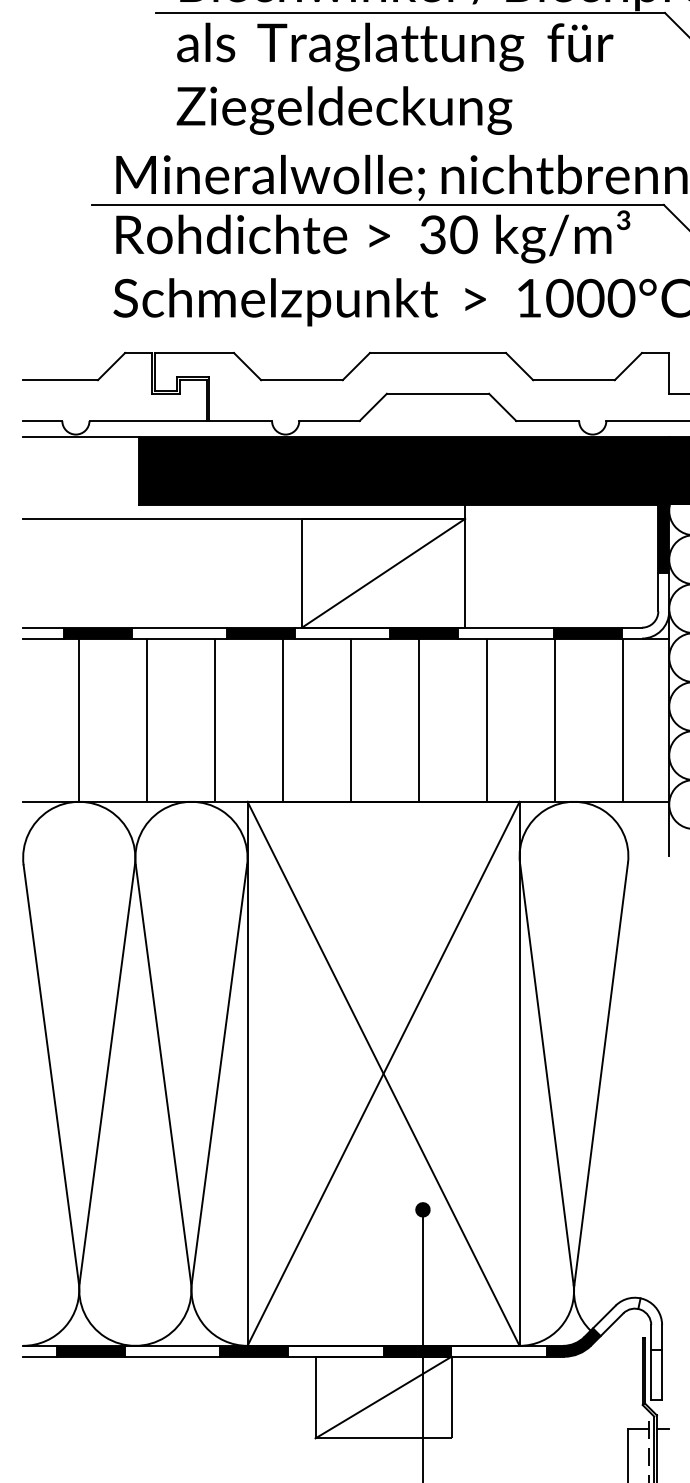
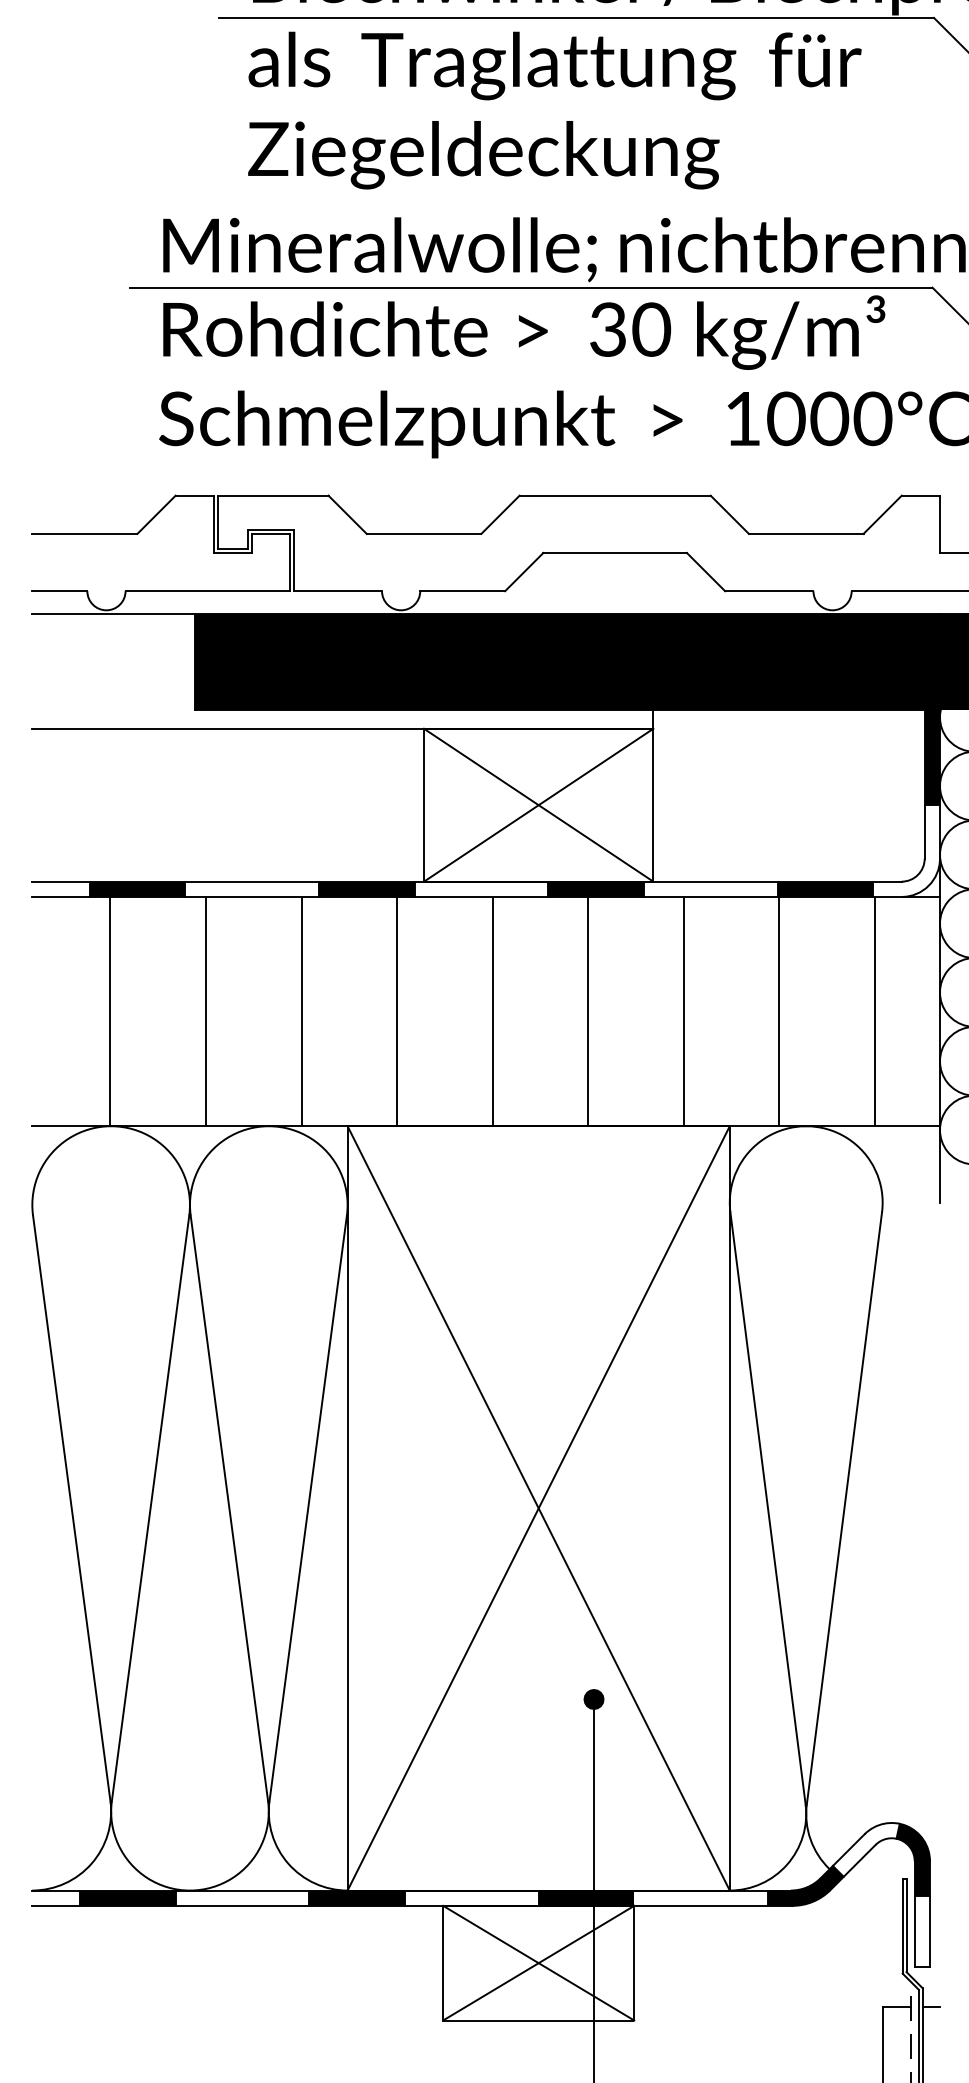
line: (383, 572) -> (538, 804), added
fill: (649, 1323) -> (912, 1859), added
line: (383, 1397) -> (538, 1962), added

